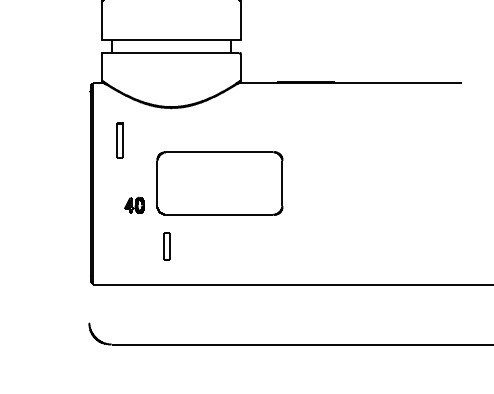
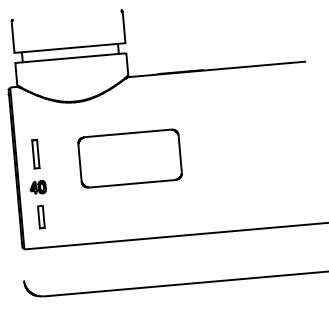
part: (119, 140) -> (35, 153), moved
part: (219, 183) -> (129, 158), moved
part: (134, 204) -> (37, 186), moved
part: (166, 246) -> (41, 217), moved

